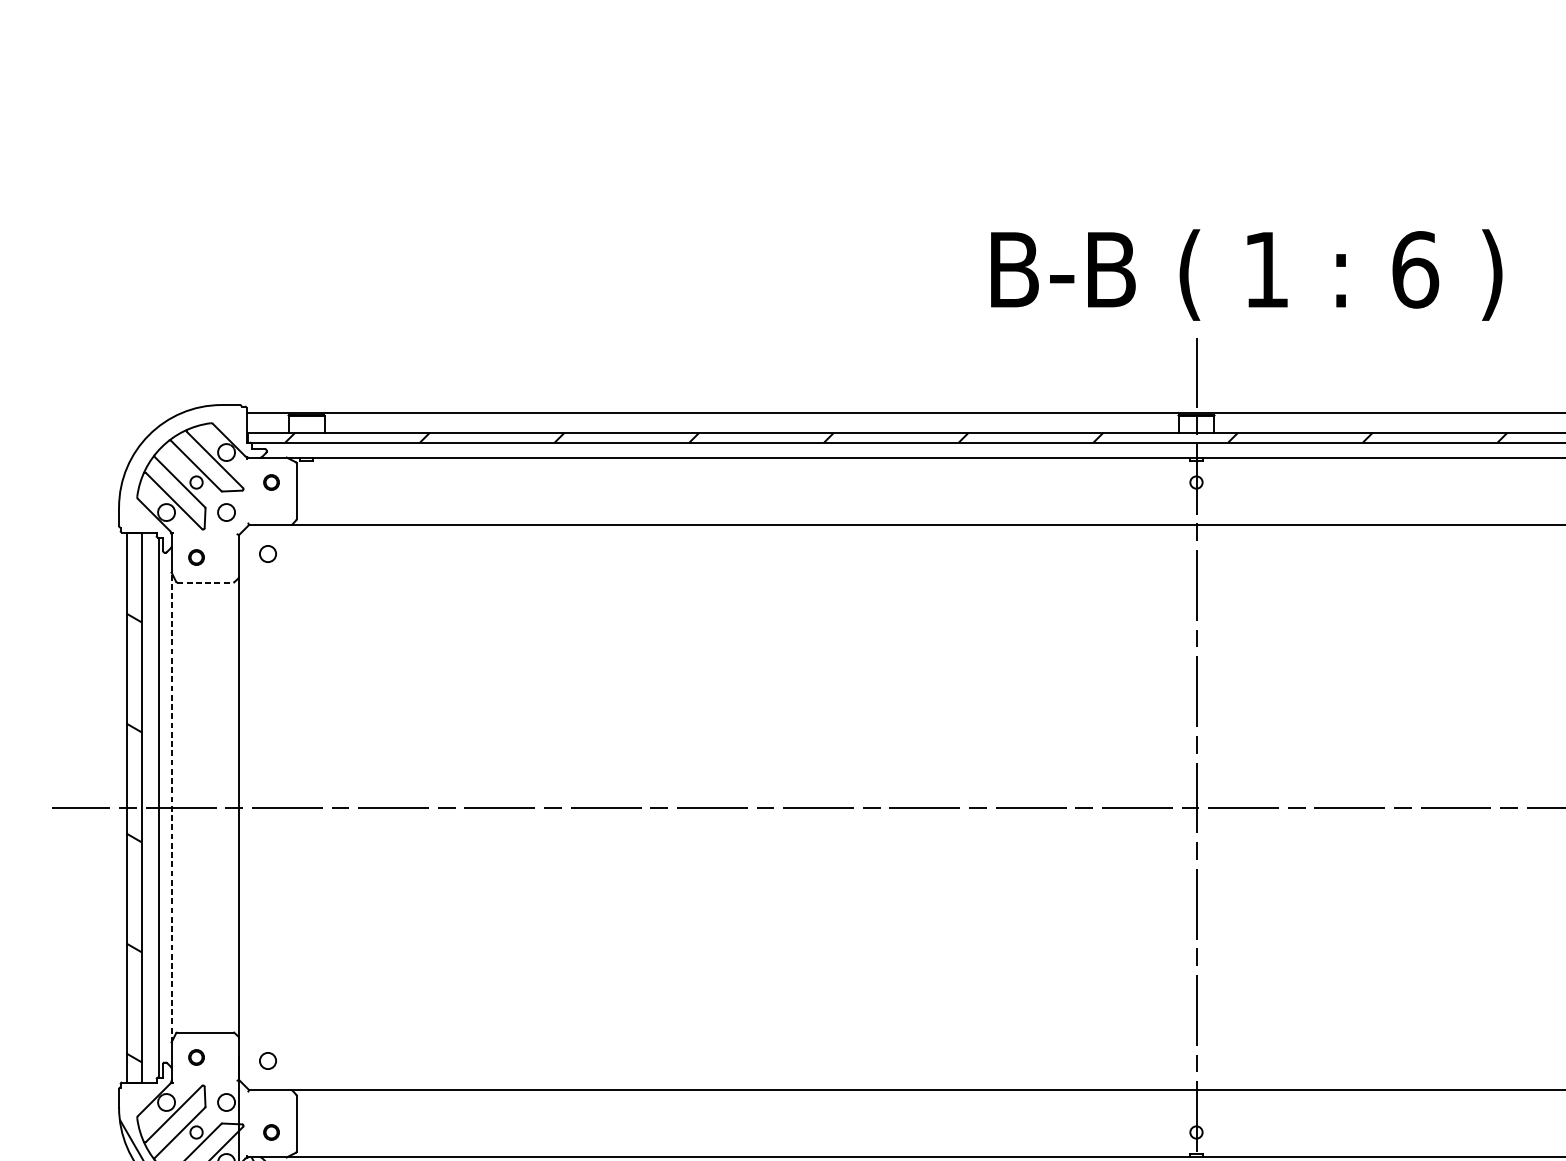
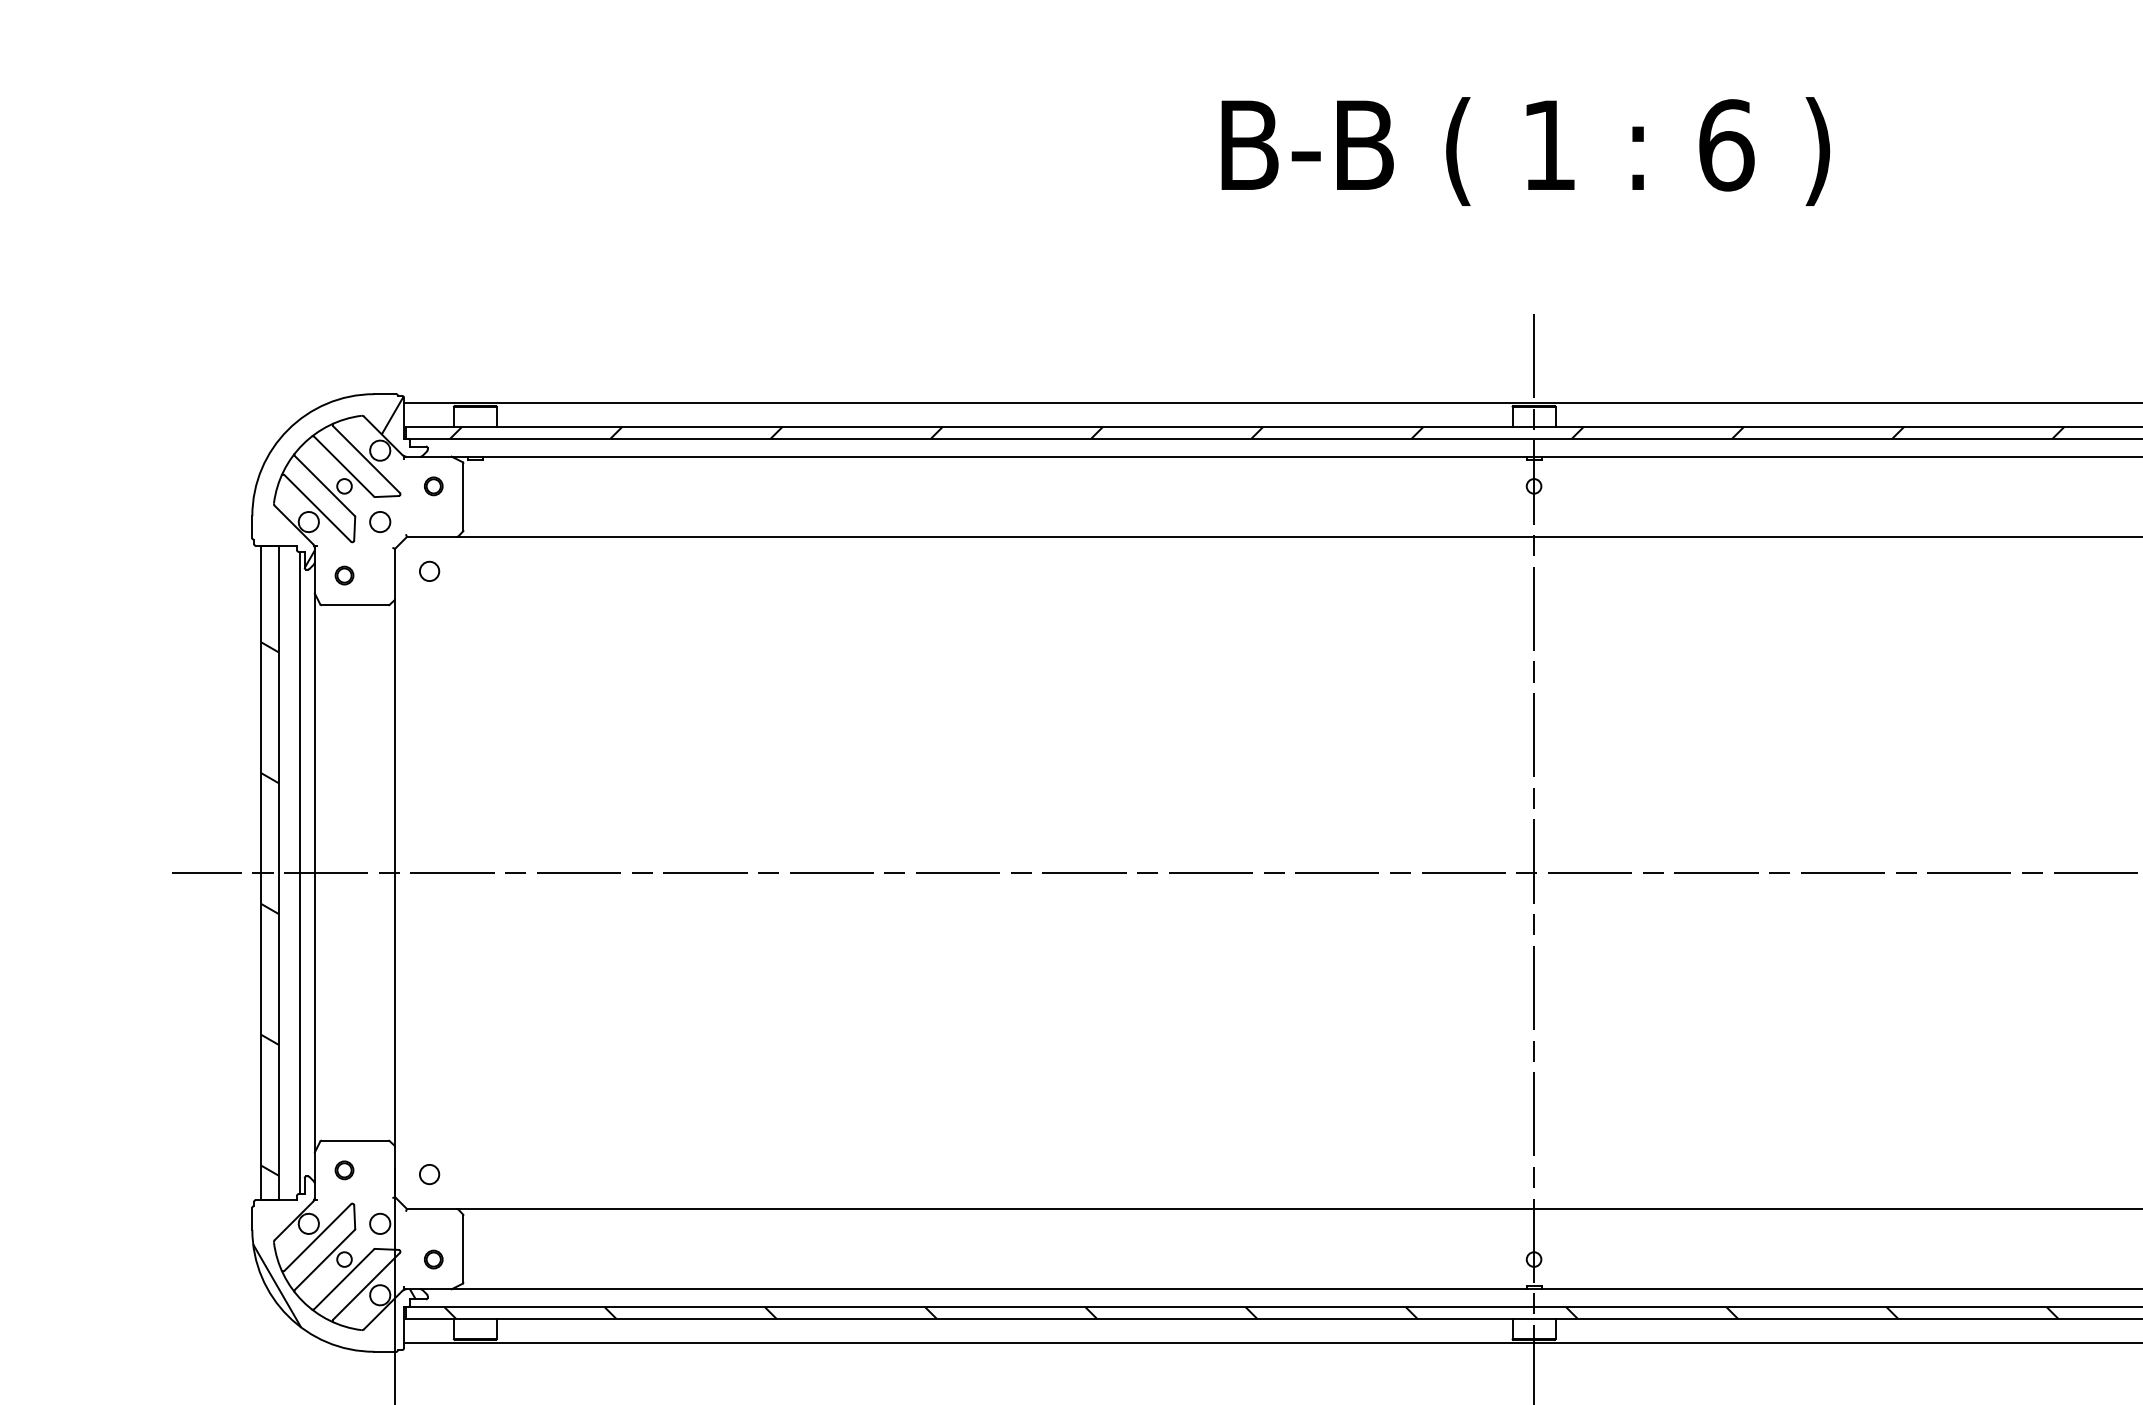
text: (1246, 275) -> (1525, 151), moved
hatch: (204, 478) -> (353, 481), added
line: (205, 582) -> (355, 605), dashed -> solid
line: (171, 807) -> (314, 872), dashed -> solid

